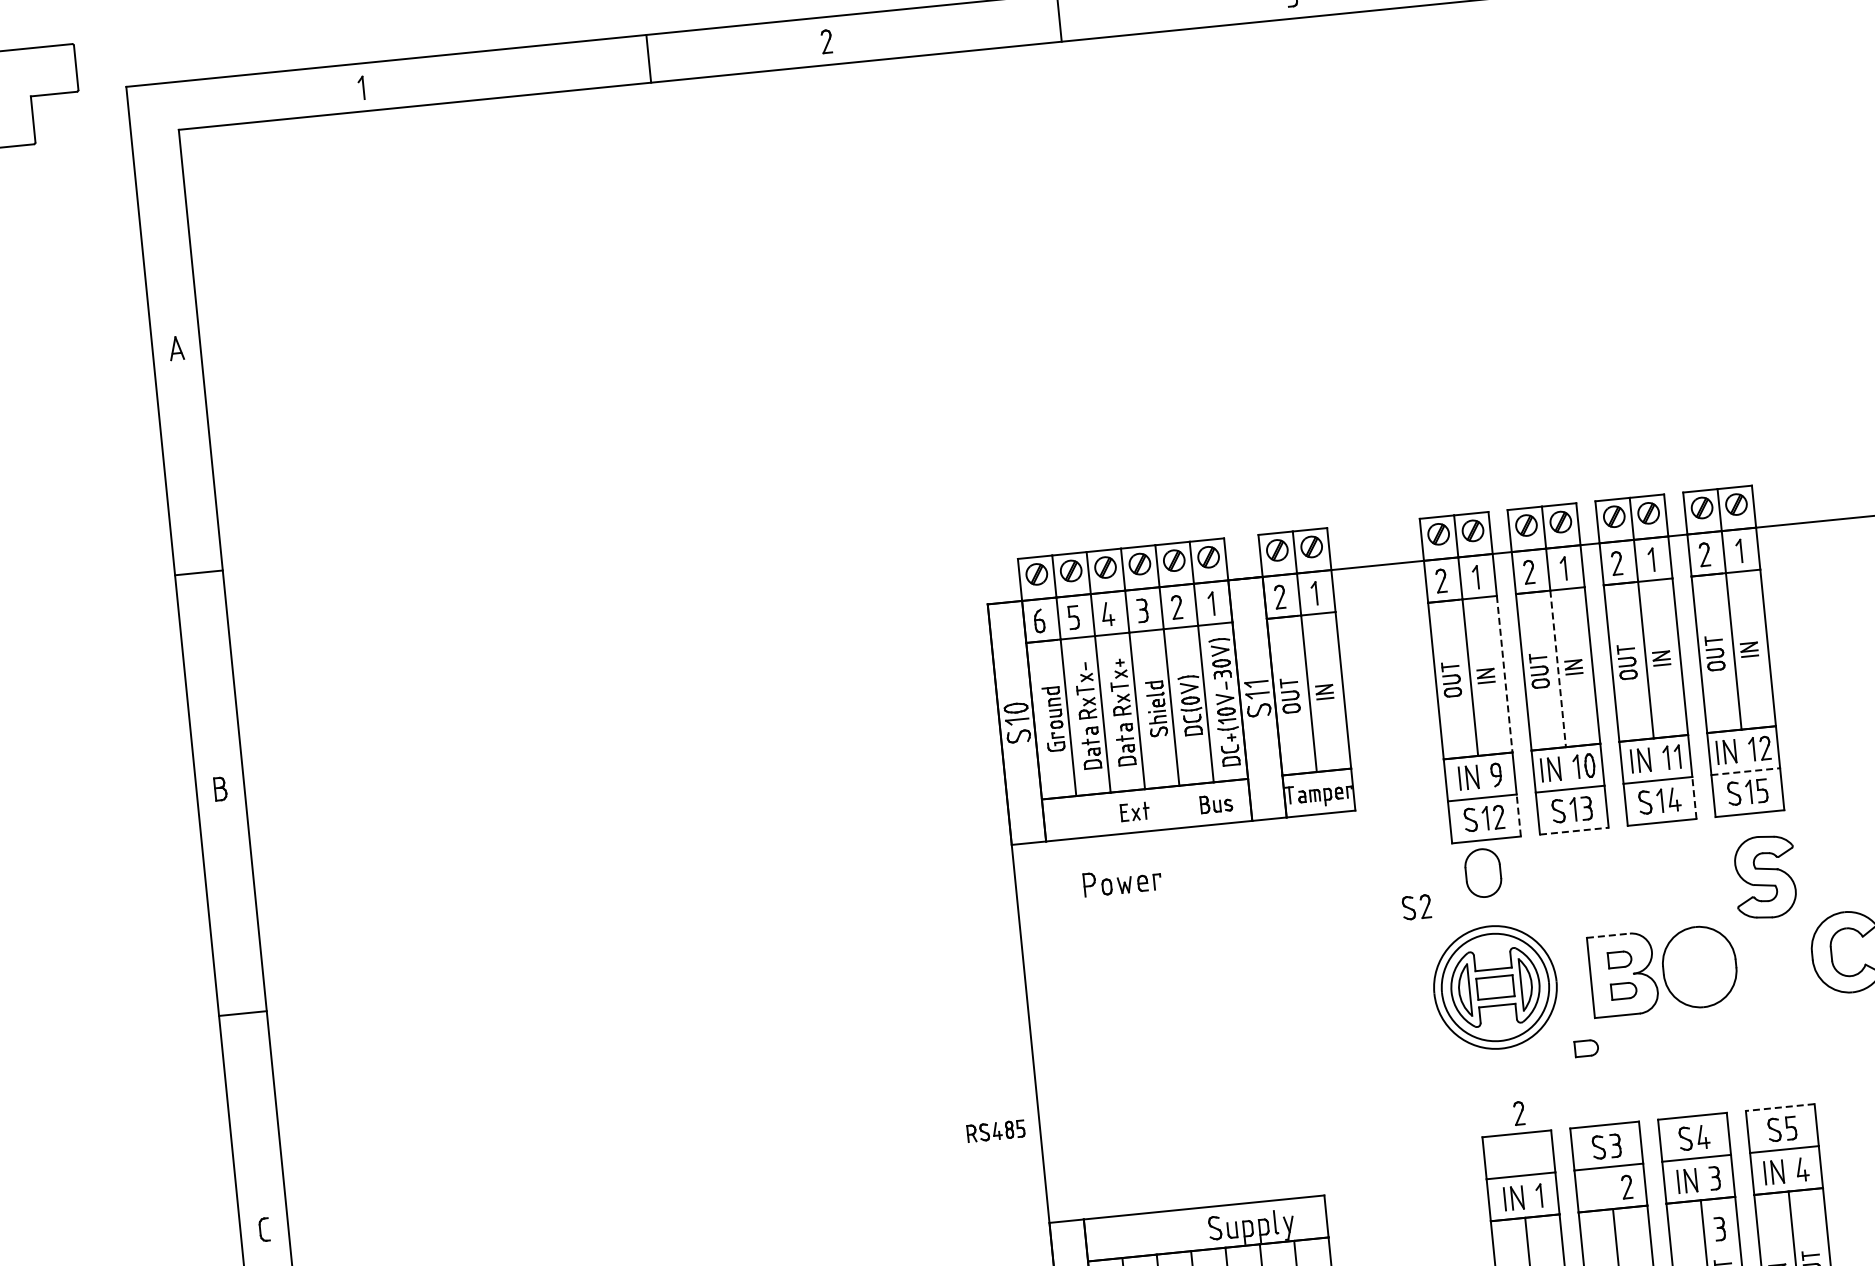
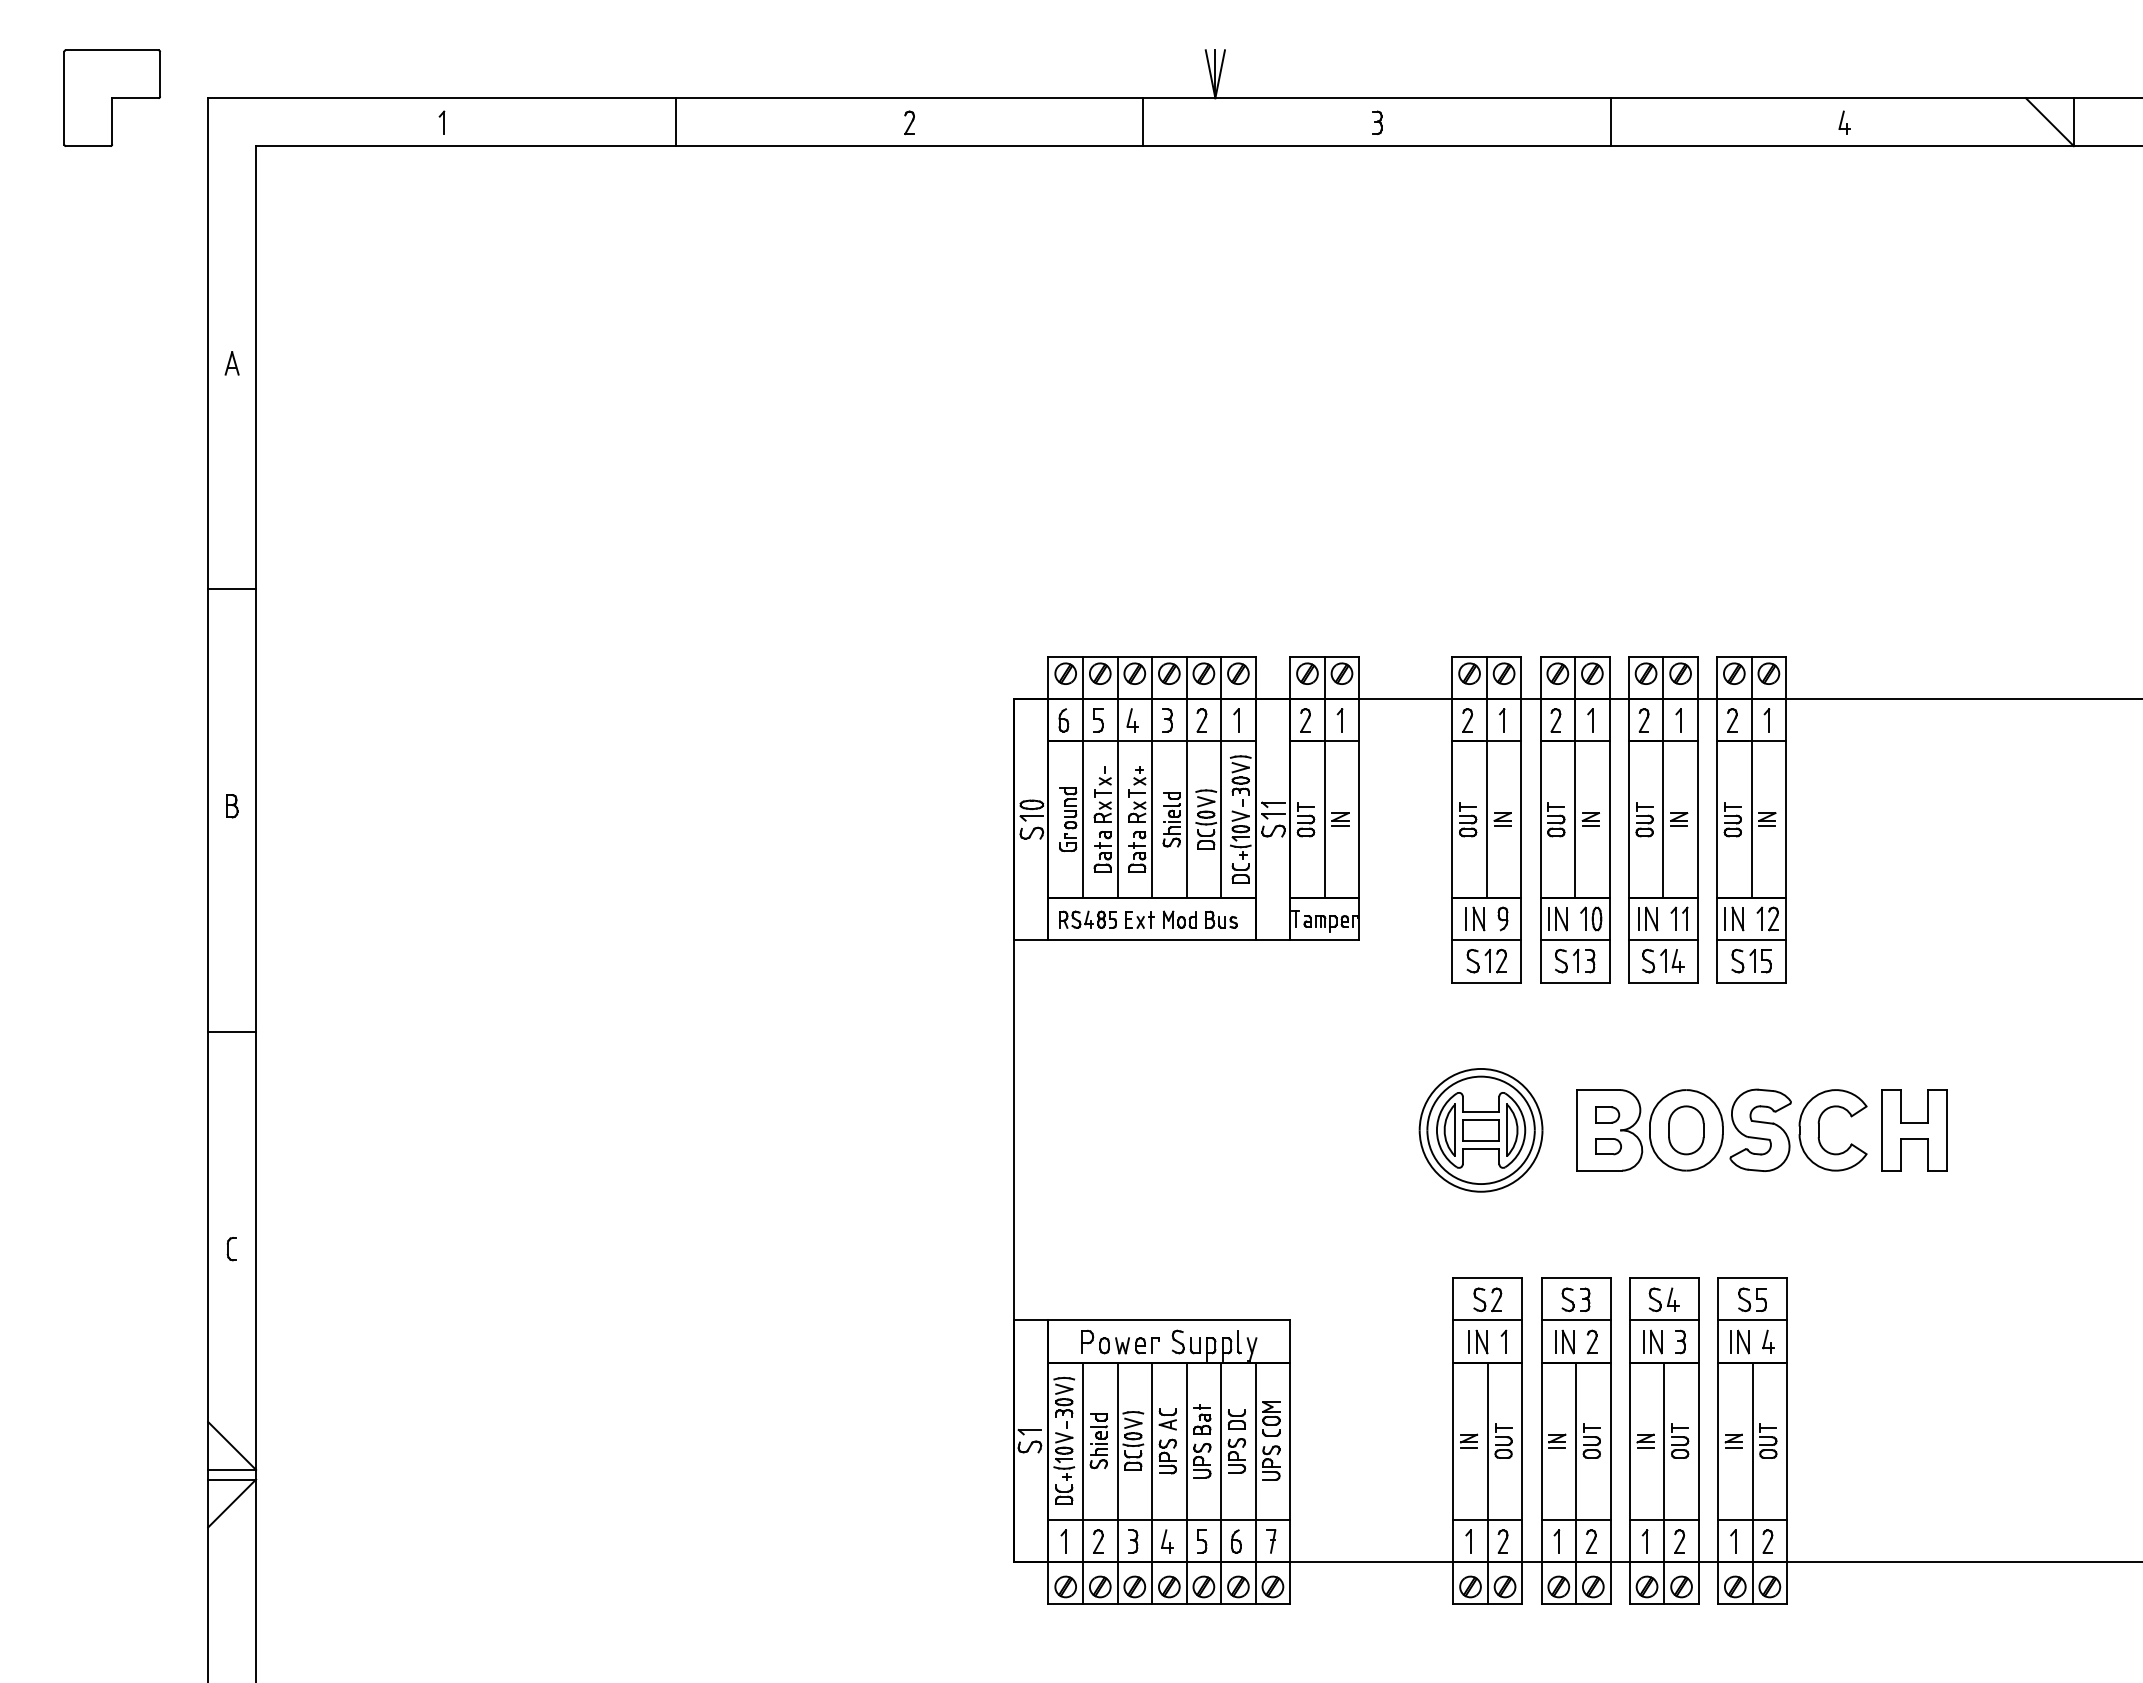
line: (648, 59) -> (675, 122), moved
line: (1558, 668) -> (1575, 819), dashed -> solid
line: (1504, 674) -> (1521, 819), dashed -> solid
line: (1745, 771) -> (1751, 940), dashed -> solid
line: (1694, 797) -> (1697, 961), dashed -> solid
part: (1174, 807) -> (1179, 919), added
line: (1518, 815) -> (1521, 961), dashed -> solid
line: (1574, 830) -> (1575, 982), dashed -> solid
part: (1483, 873) -> (1686, 1130), moved
part: (1765, 876) -> (1760, 1129), moved
part: (1122, 881) -> (1120, 1341), moved
part: (1416, 907) -> (1487, 1299), moved
line: (1608, 936) -> (1598, 1090), dashed -> solid
part: (1586, 1047) -> (1565, 1199), removed
line: (1780, 1107) -> (1752, 1278), dashed -> solid
part: (1518, 1112) -> (1491, 1257), removed
part: (995, 1130) -> (1087, 919), moved
part: (1599, 1189) -> (1564, 1341), added
part: (1719, 1228) -> (1680, 1392), removed

